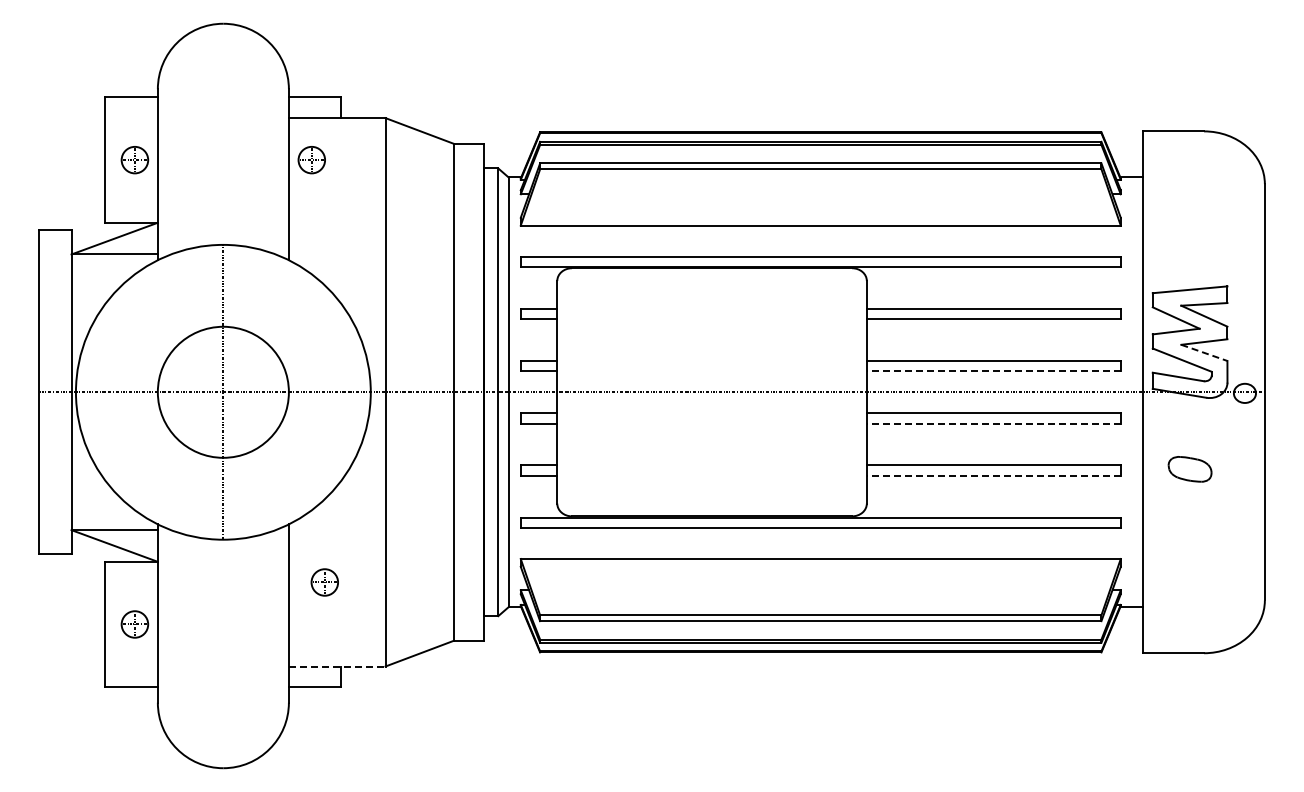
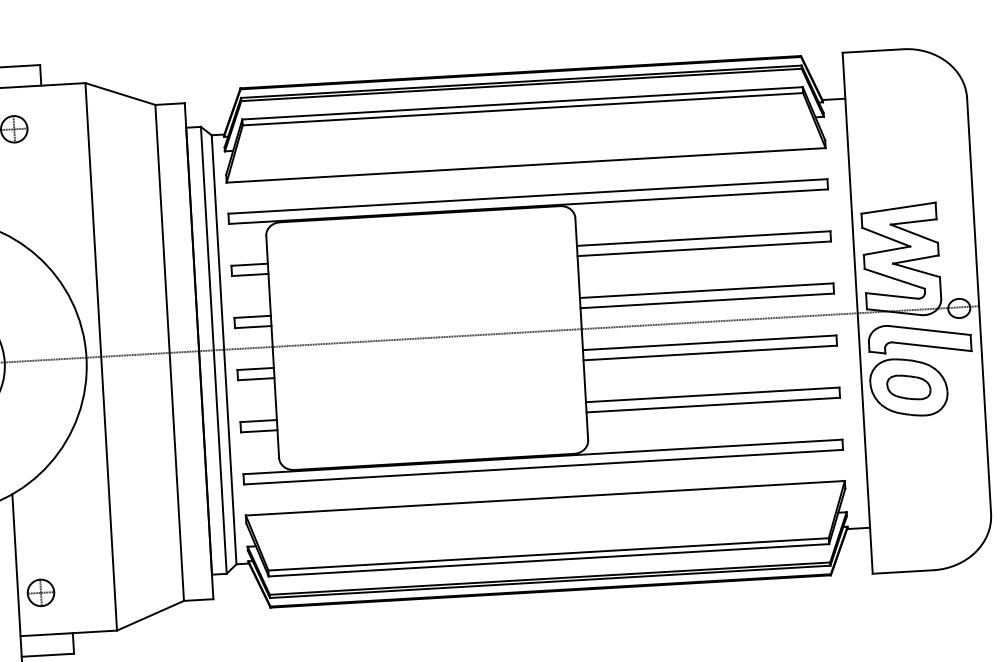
line: (1204, 353) -> (916, 270), dashed -> solid
line: (993, 371) -> (706, 301), dashed -> solid
line: (993, 423) -> (709, 353), dashed -> solid
part: (1203, 452) -> (921, 369), added
line: (993, 475) -> (712, 404), dashed -> solid
part: (324, 582) -> (40, 592), moved
line: (337, 666) -> (69, 633), dashed -> solid

